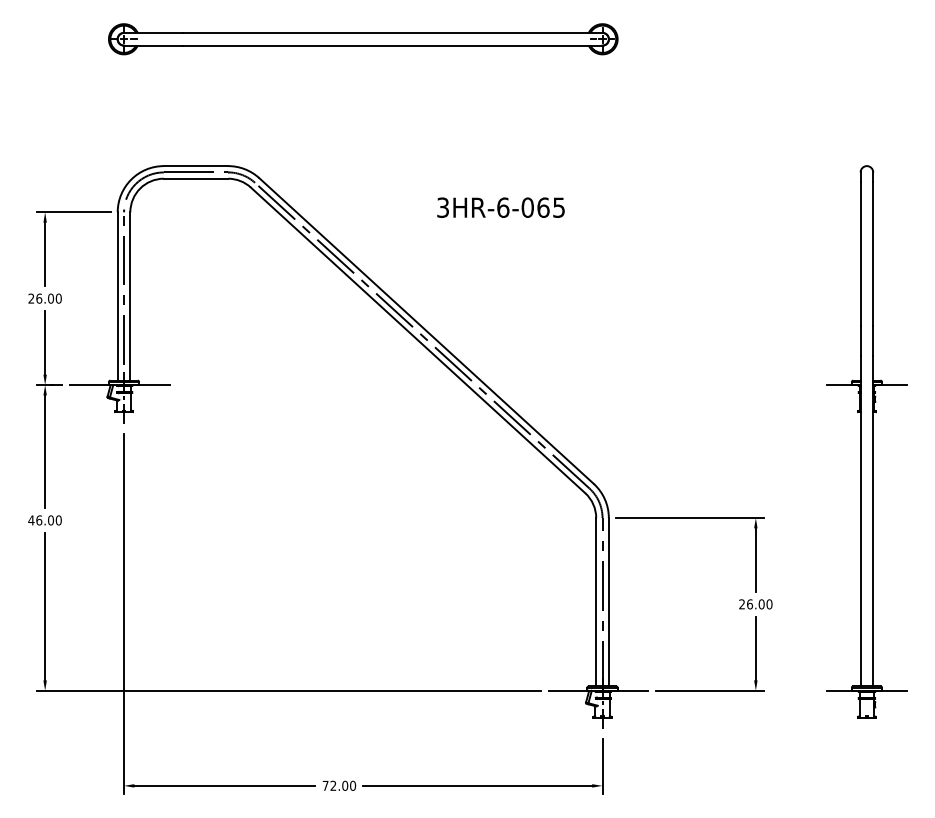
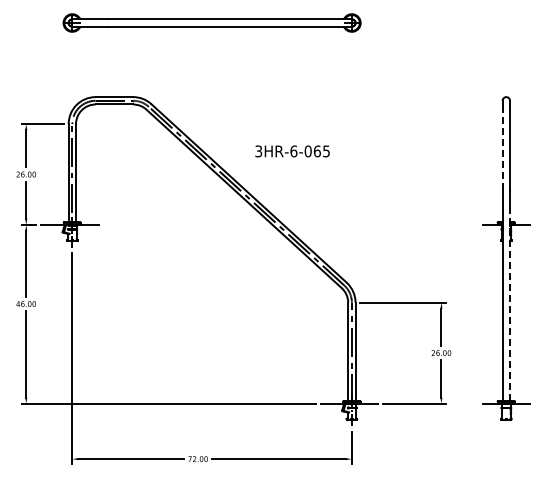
text: (500, 207) -> (292, 151), moved
line: (860, 255) -> (502, 149), solid -> dashed
line: (874, 521) -> (510, 304), solid -> dashed

